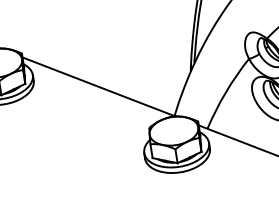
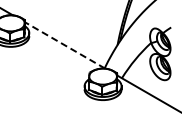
line: (97, 87) -> (64, 45), solid -> dashed

